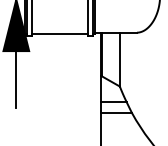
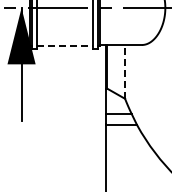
line: (60, 34) -> (65, 46), solid -> dashed
line: (120, 59) -> (125, 71), solid -> dashed

